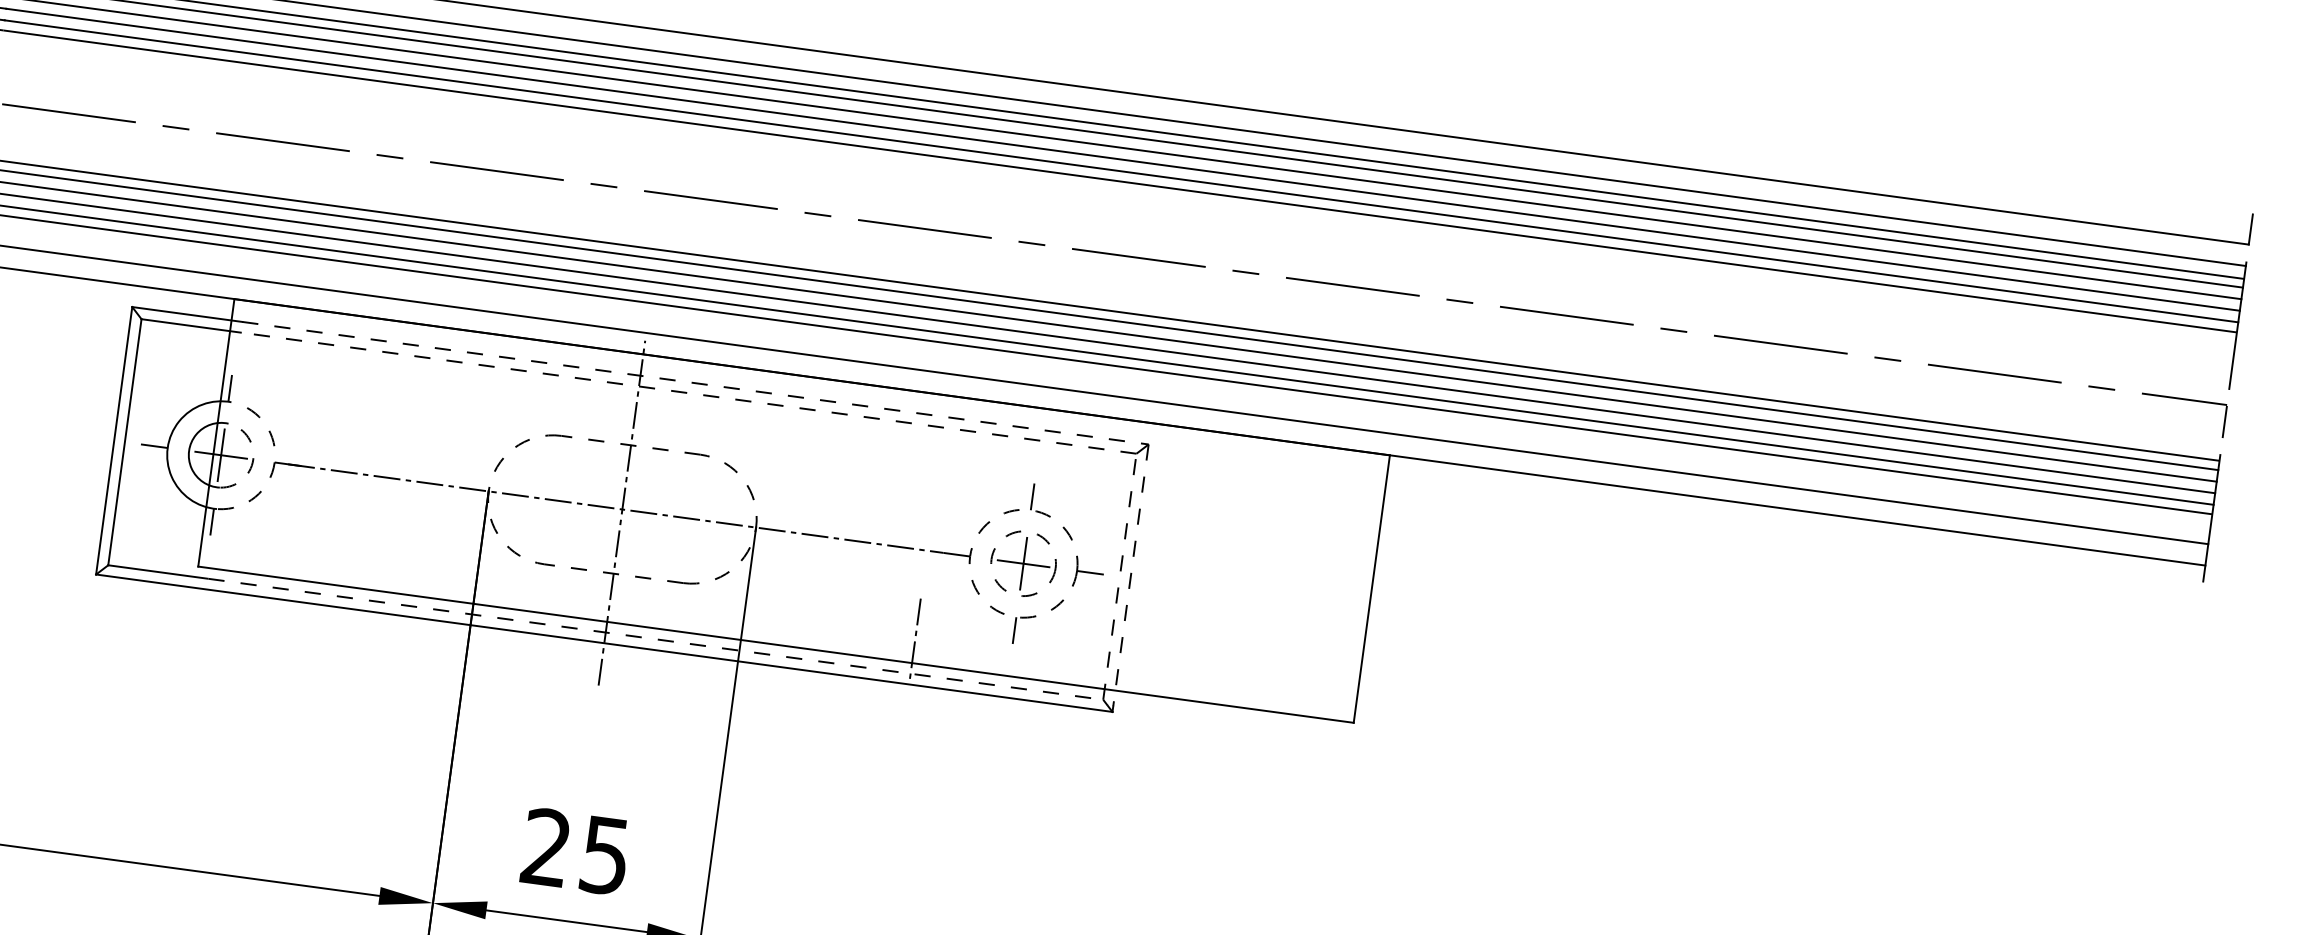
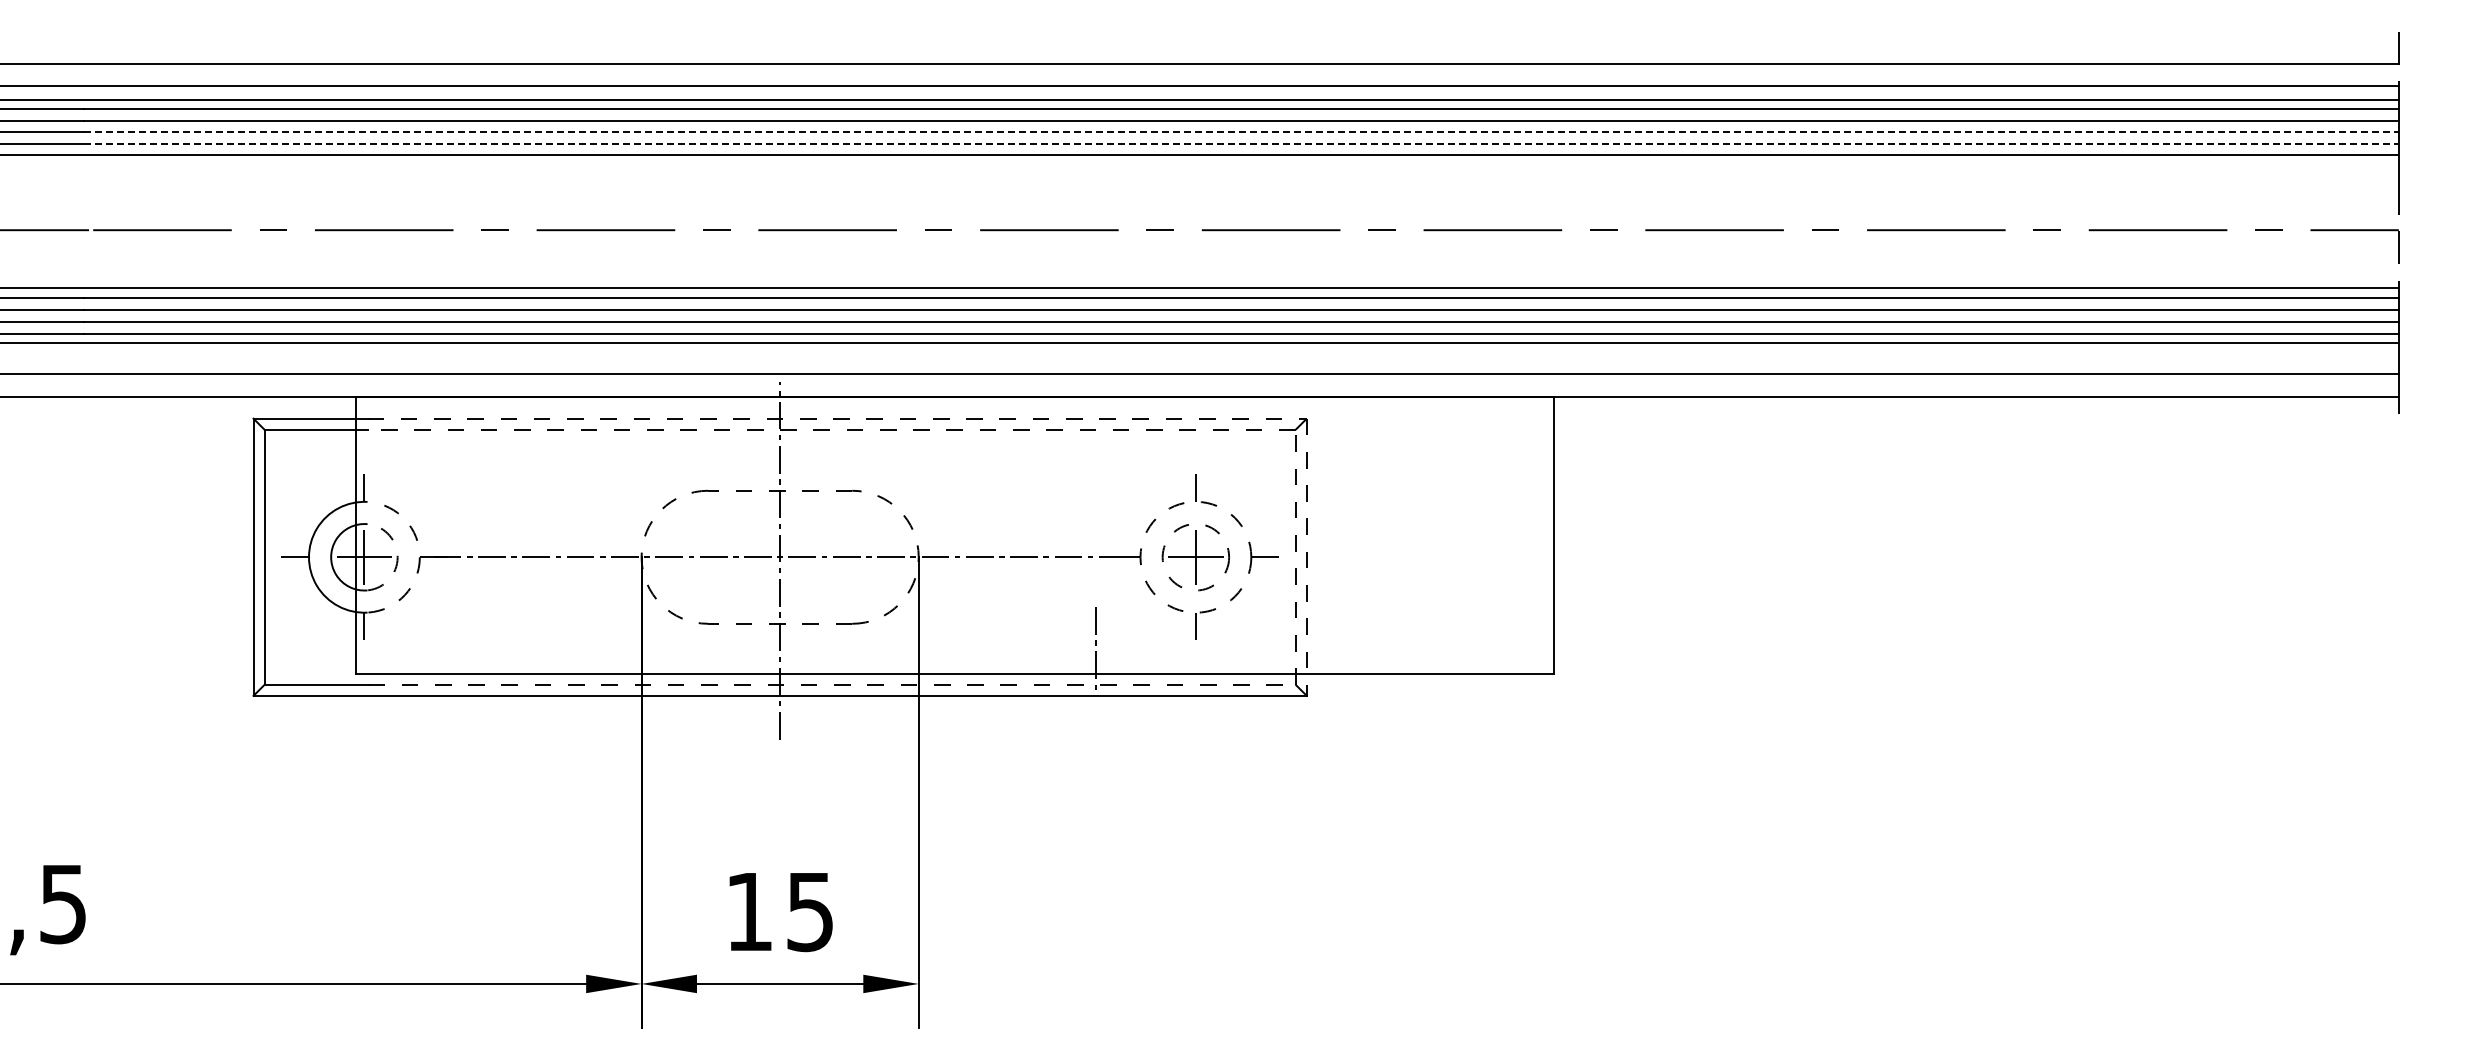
line: (1123, 159) -> (1242, 132), solid -> dashed
line: (1122, 171) -> (1242, 144), solid -> dashed
text: (545, 846) -> (748, 910), 25 -> 15

